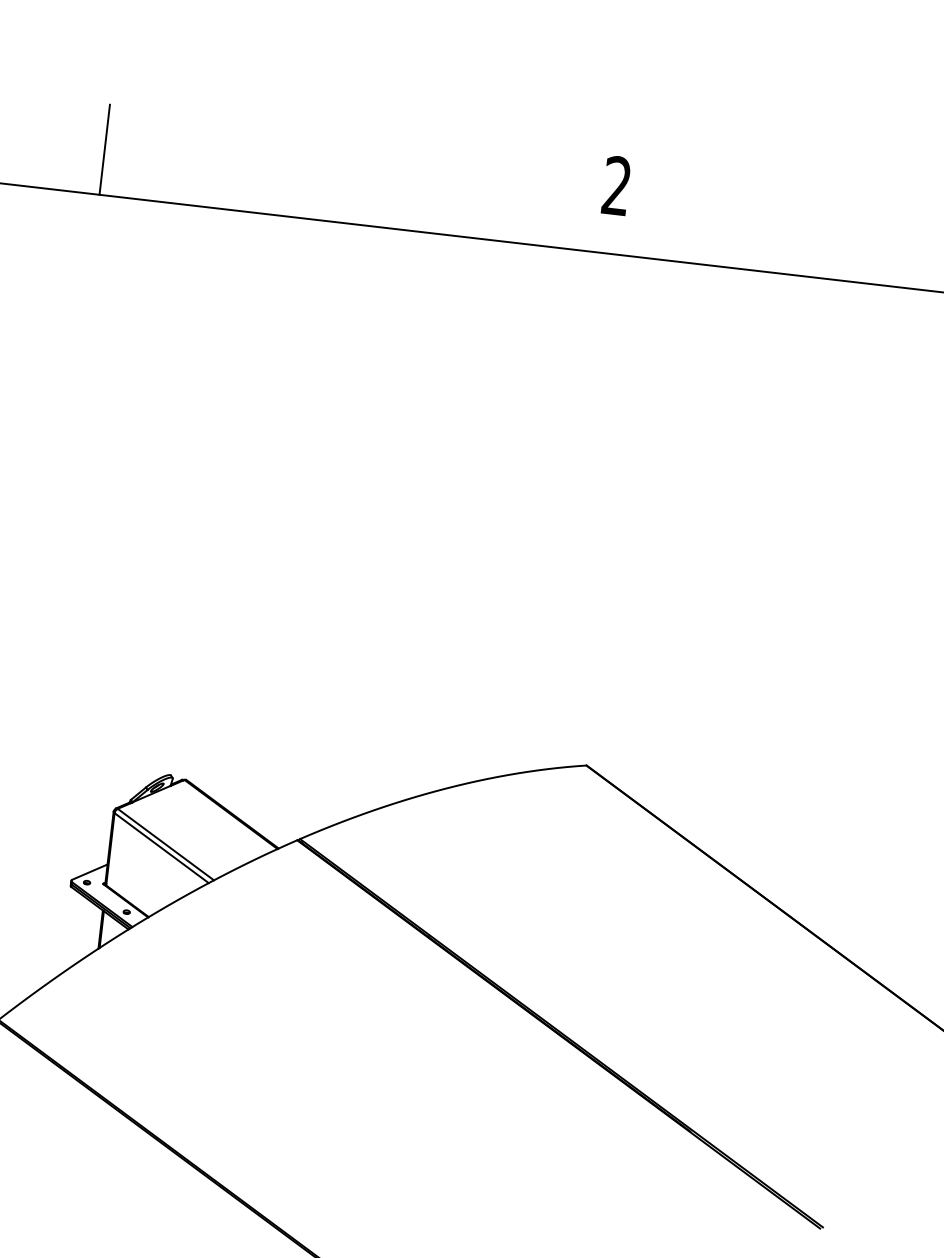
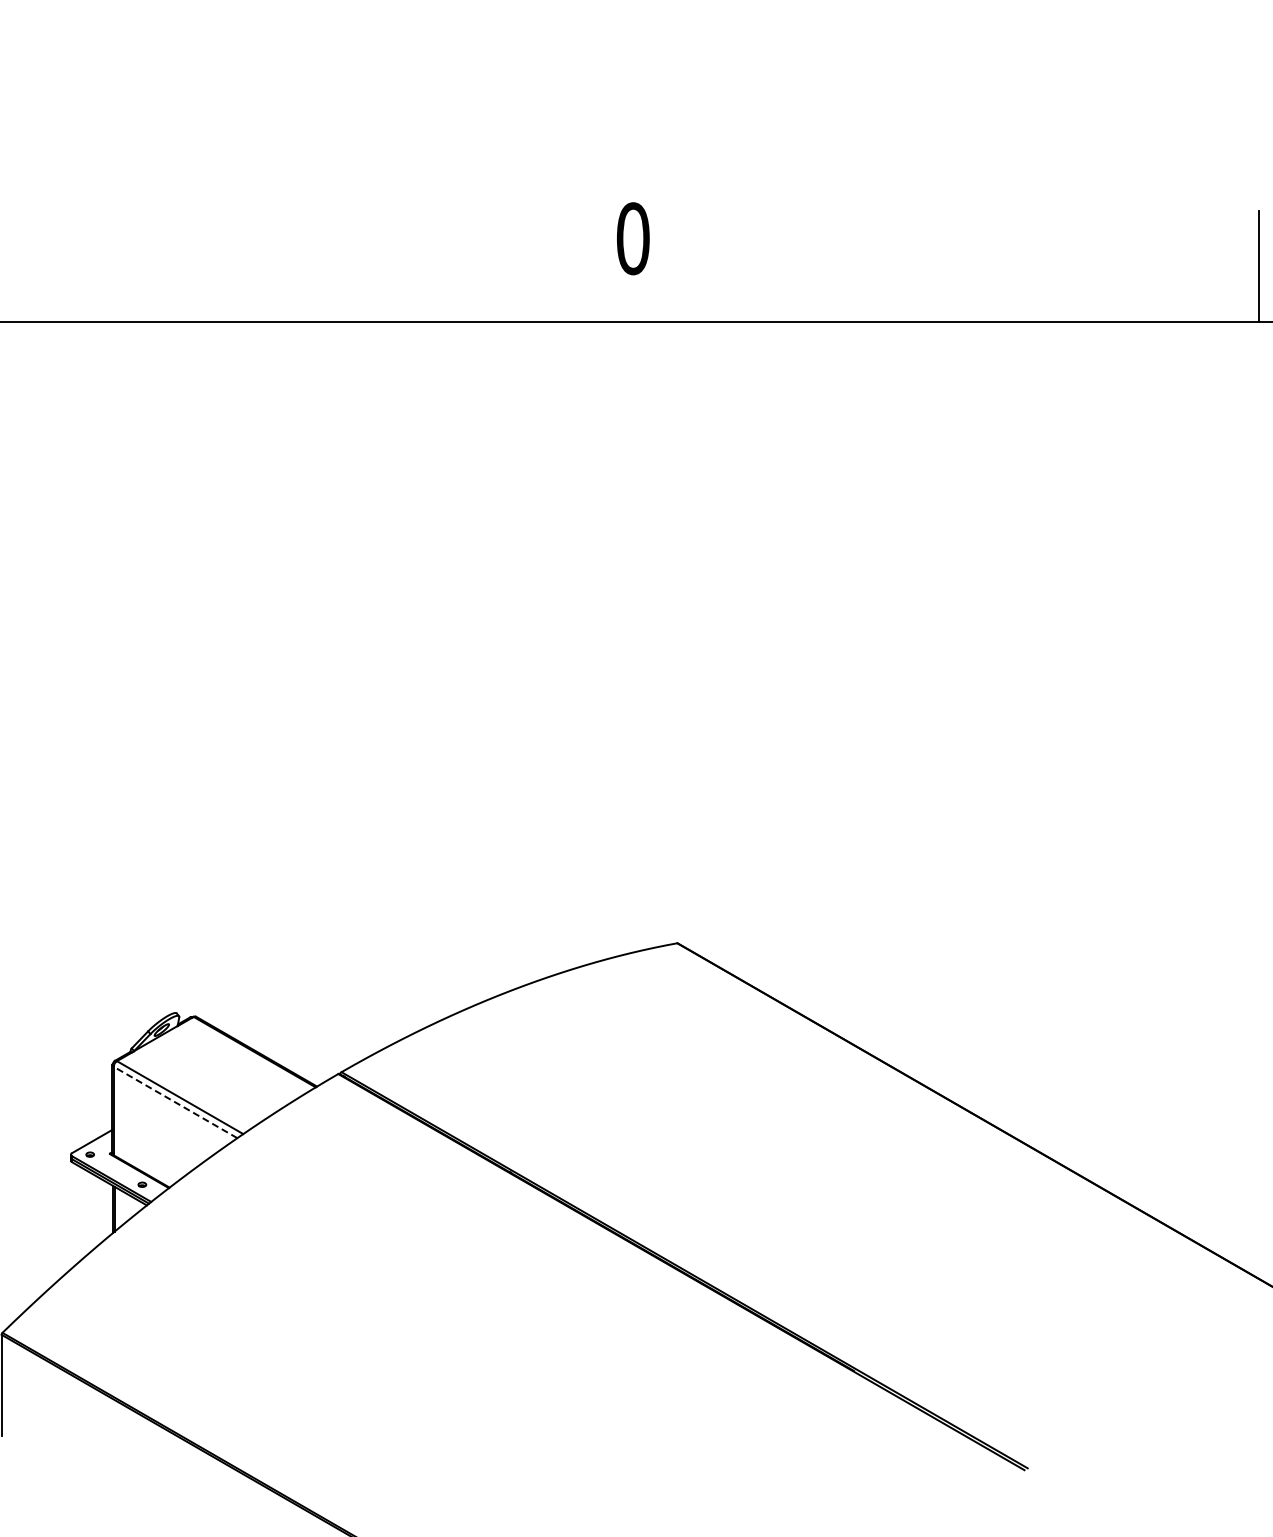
line: (105, 149) -> (9, 266), removed
text: (617, 185) -> (633, 238), 2 -> 0
line: (161, 848) -> (175, 1102), solid -> dashed

